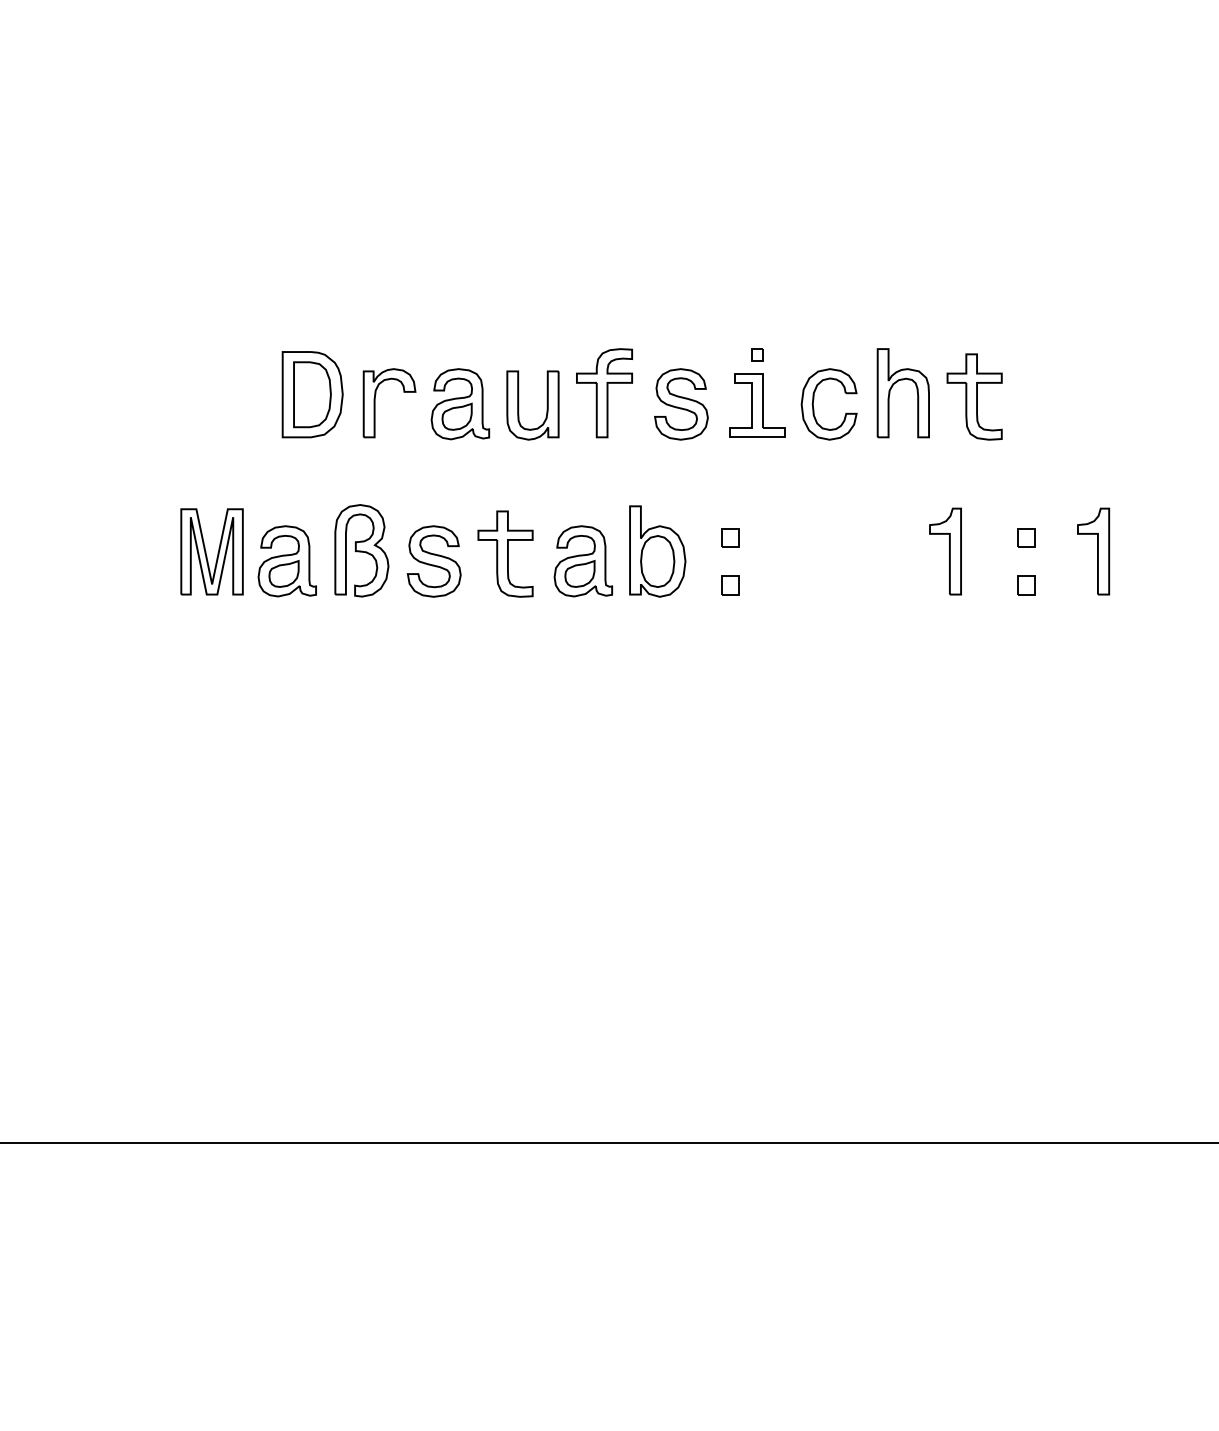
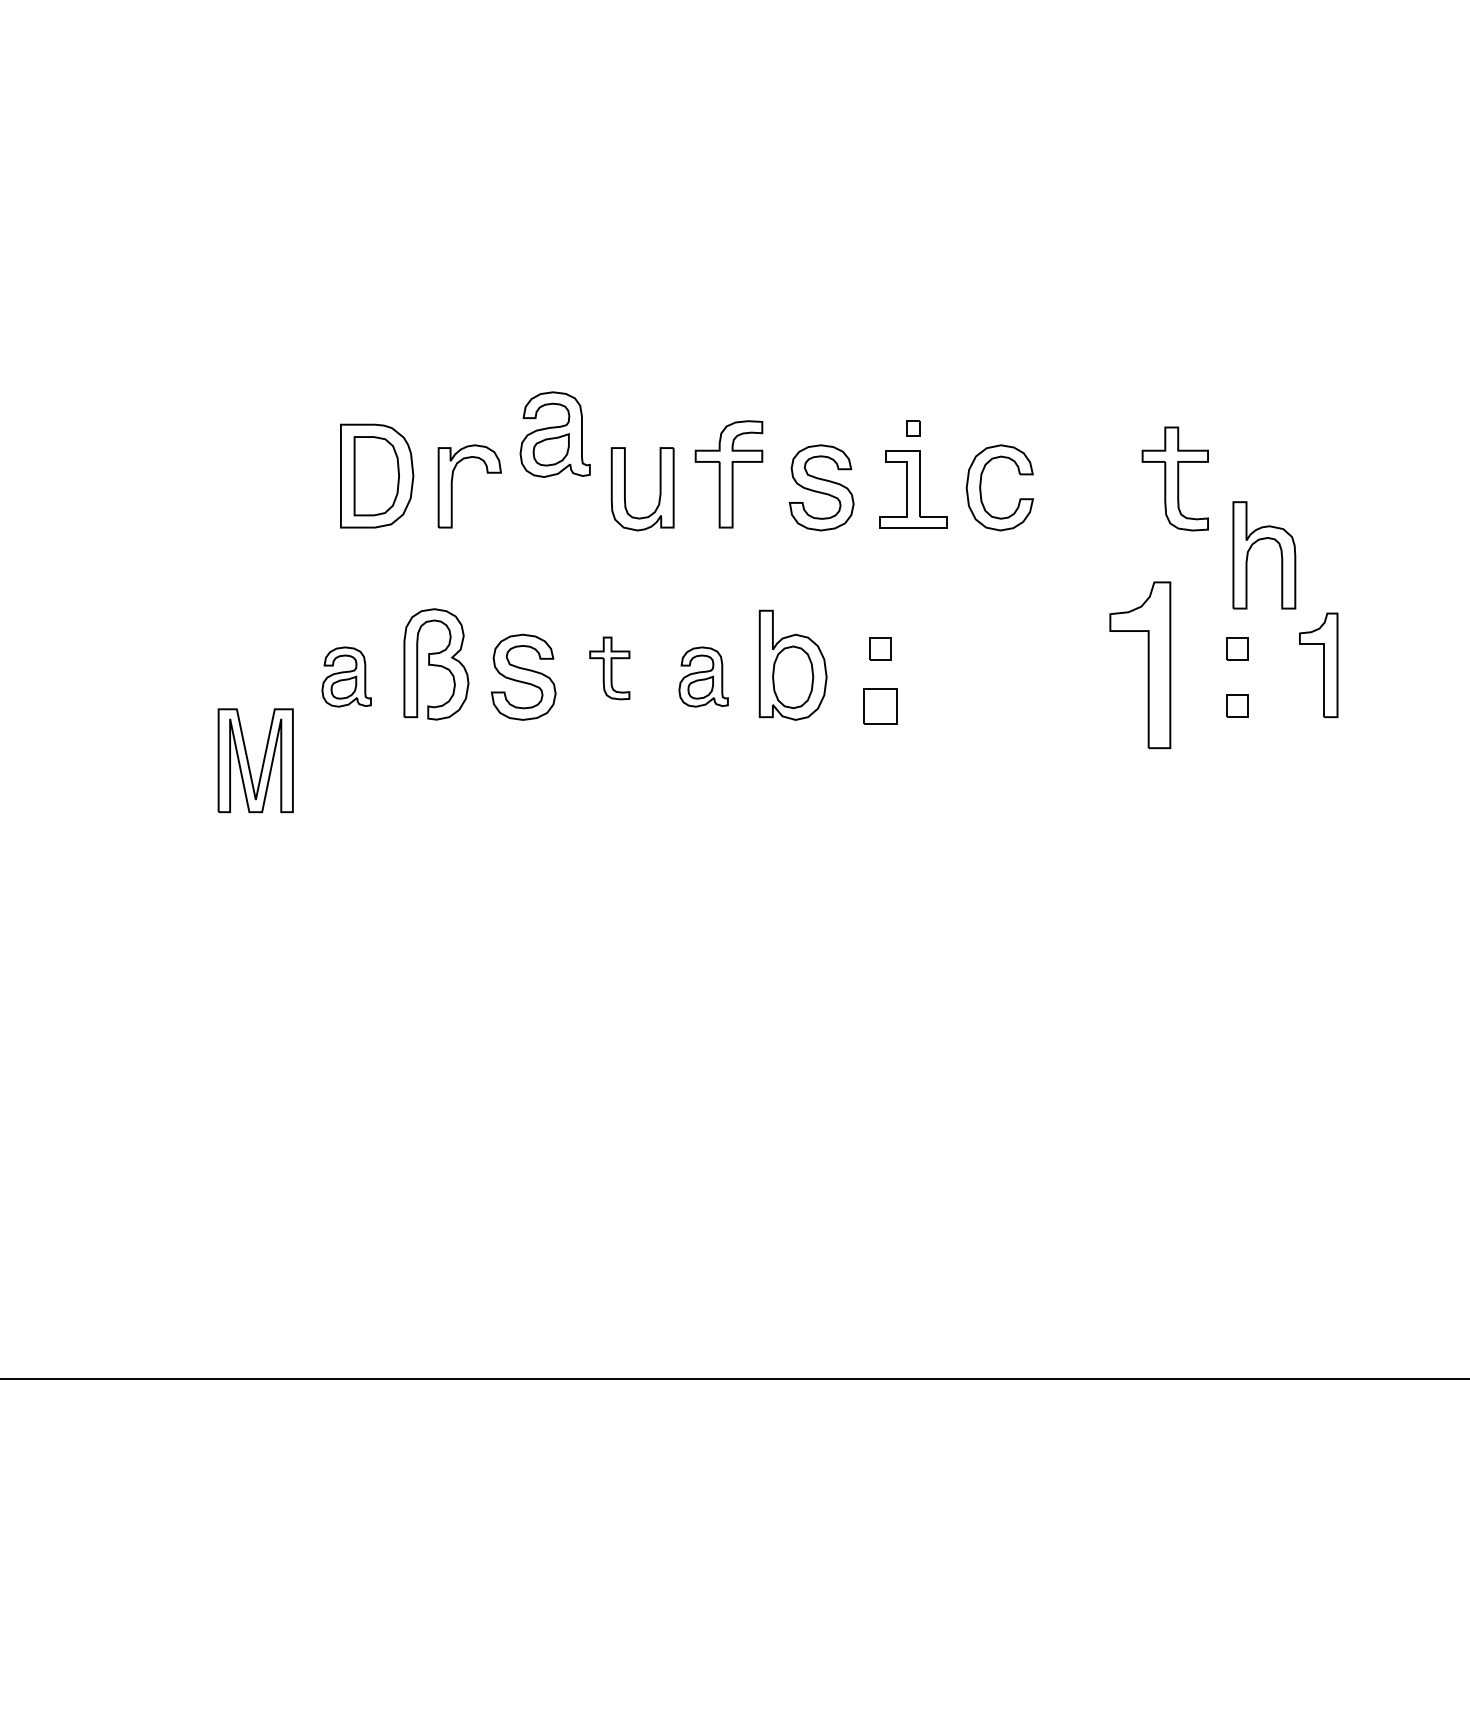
part: (896, 383) -> (1255, 543), moved
part: (459, 404) -> (554, 434), moved
part: (944, 551) -> (1139, 665), size x1.6
part: (206, 554) -> (249, 763), moved
part: (505, 554) -> (609, 668), size x0.6
part: (287, 560) -> (346, 676), size x0.7
part: (583, 560) -> (703, 676), size x0.7
part: (730, 584) -> (880, 705), size x1.6

